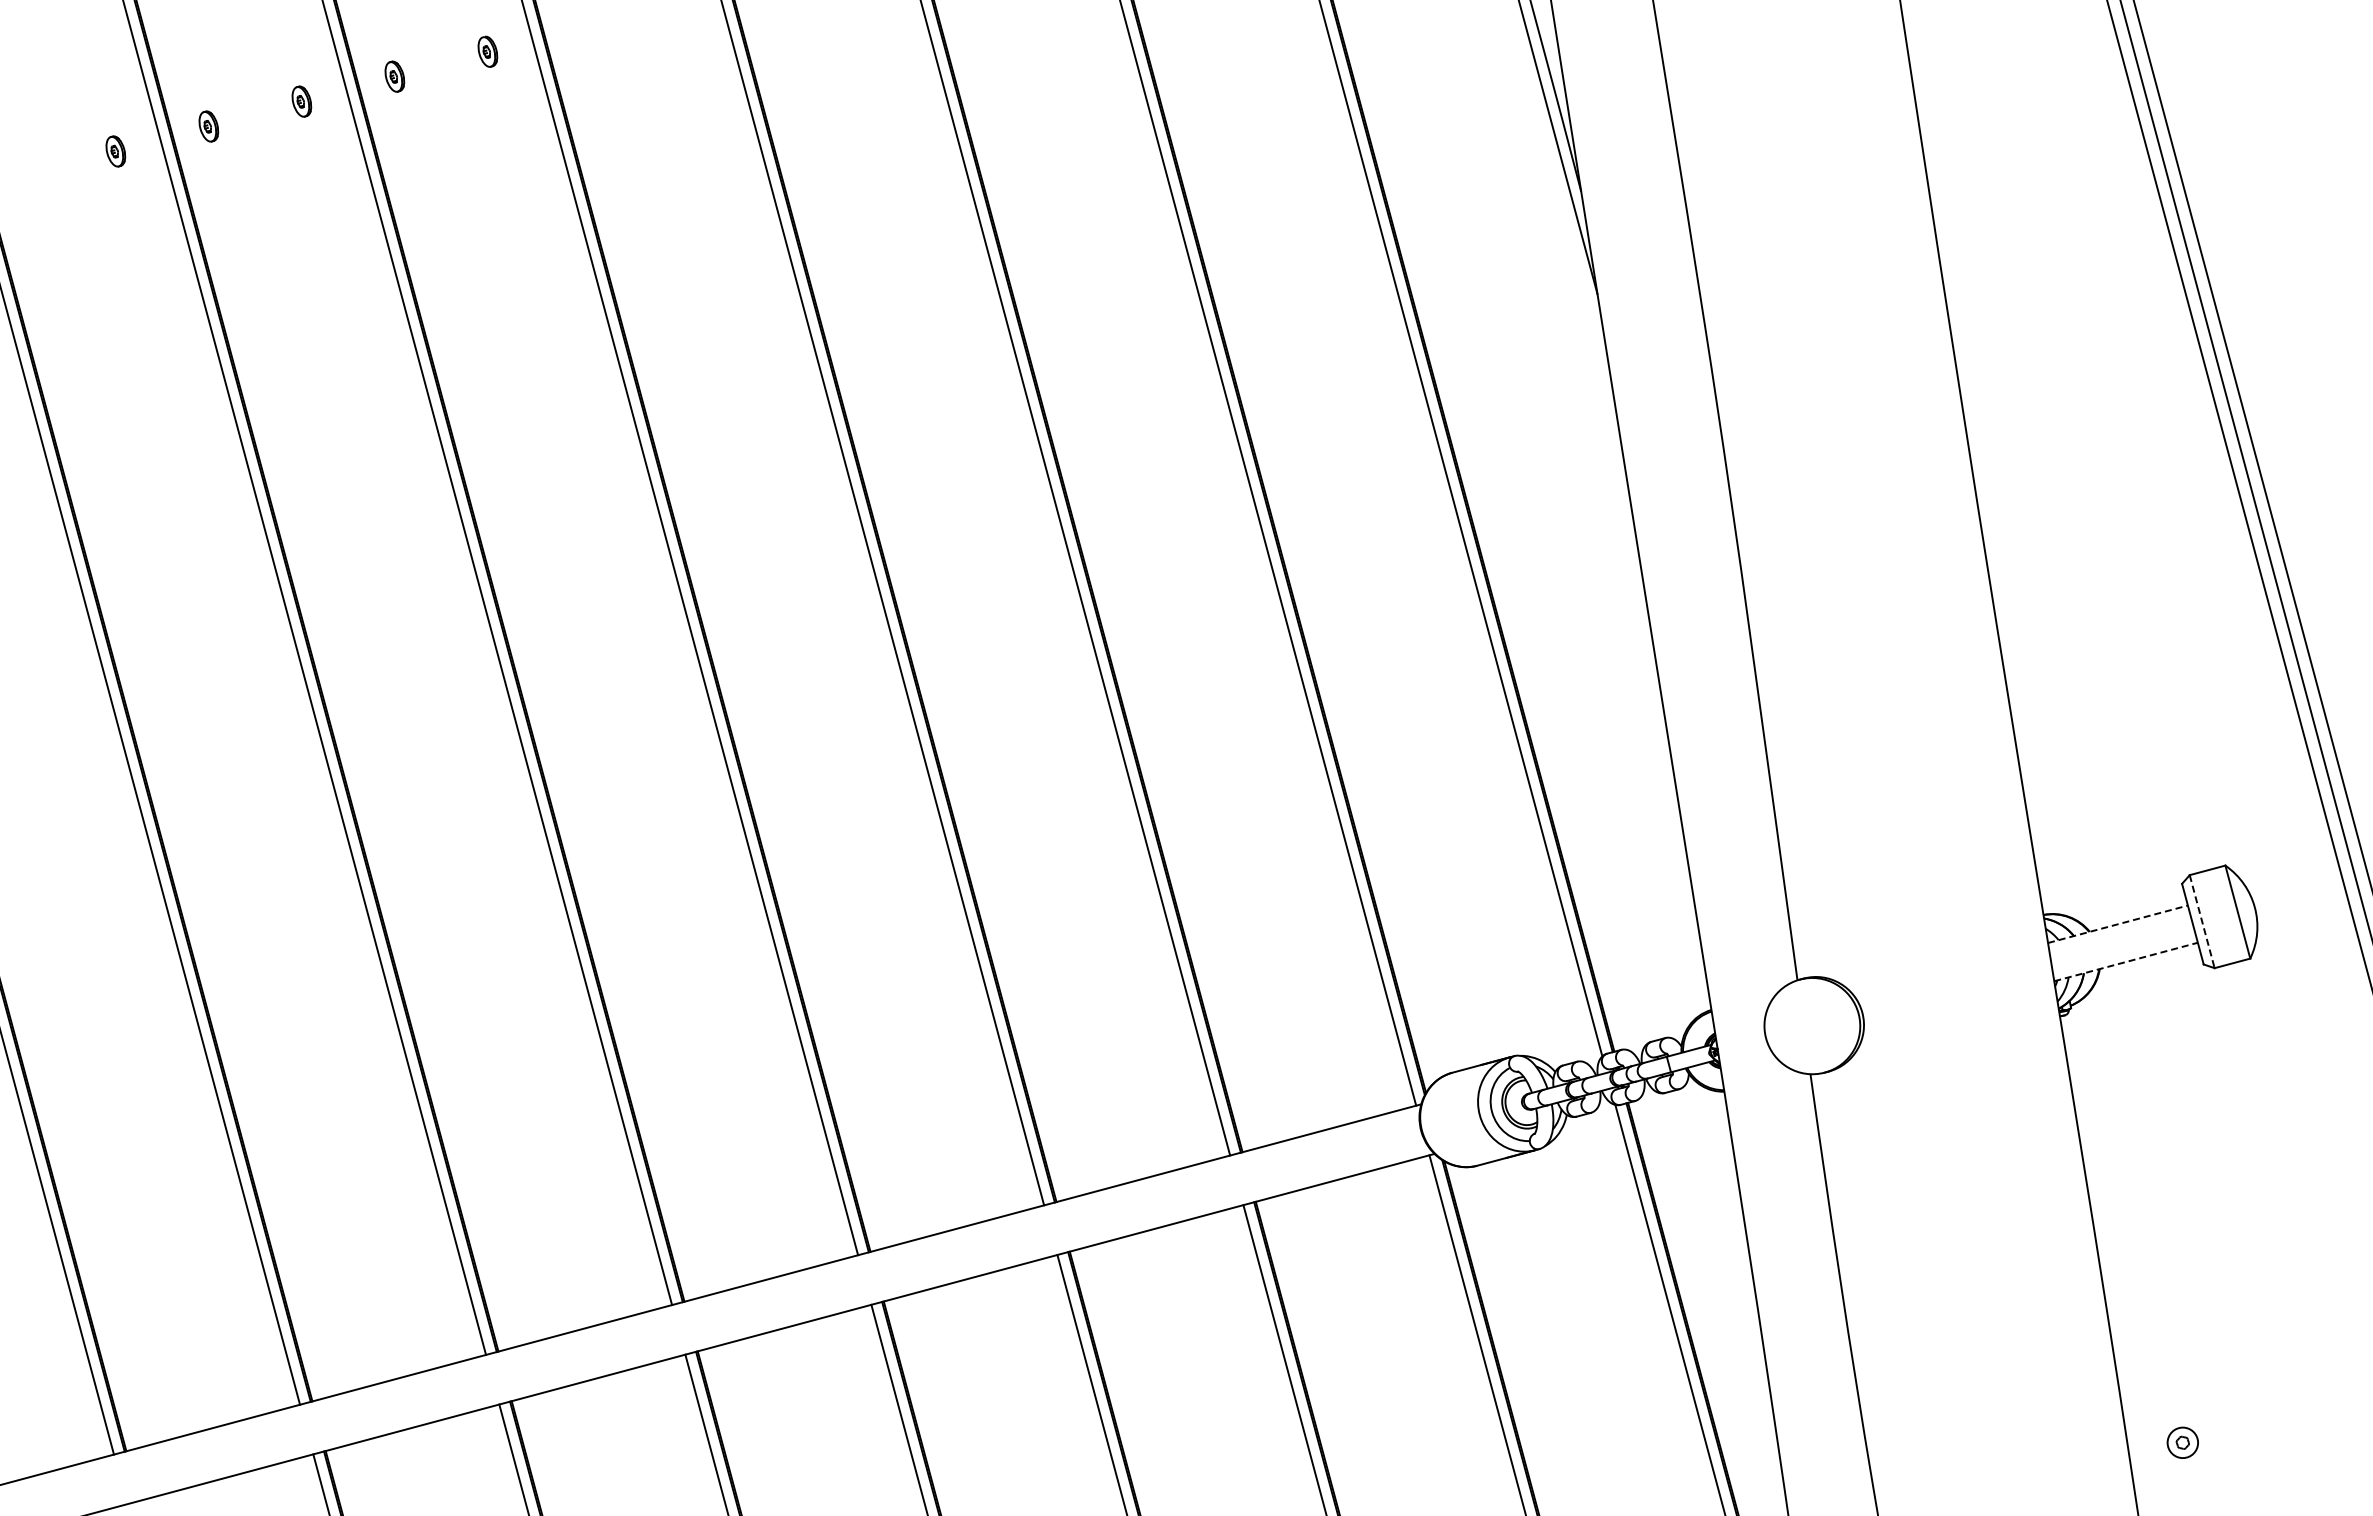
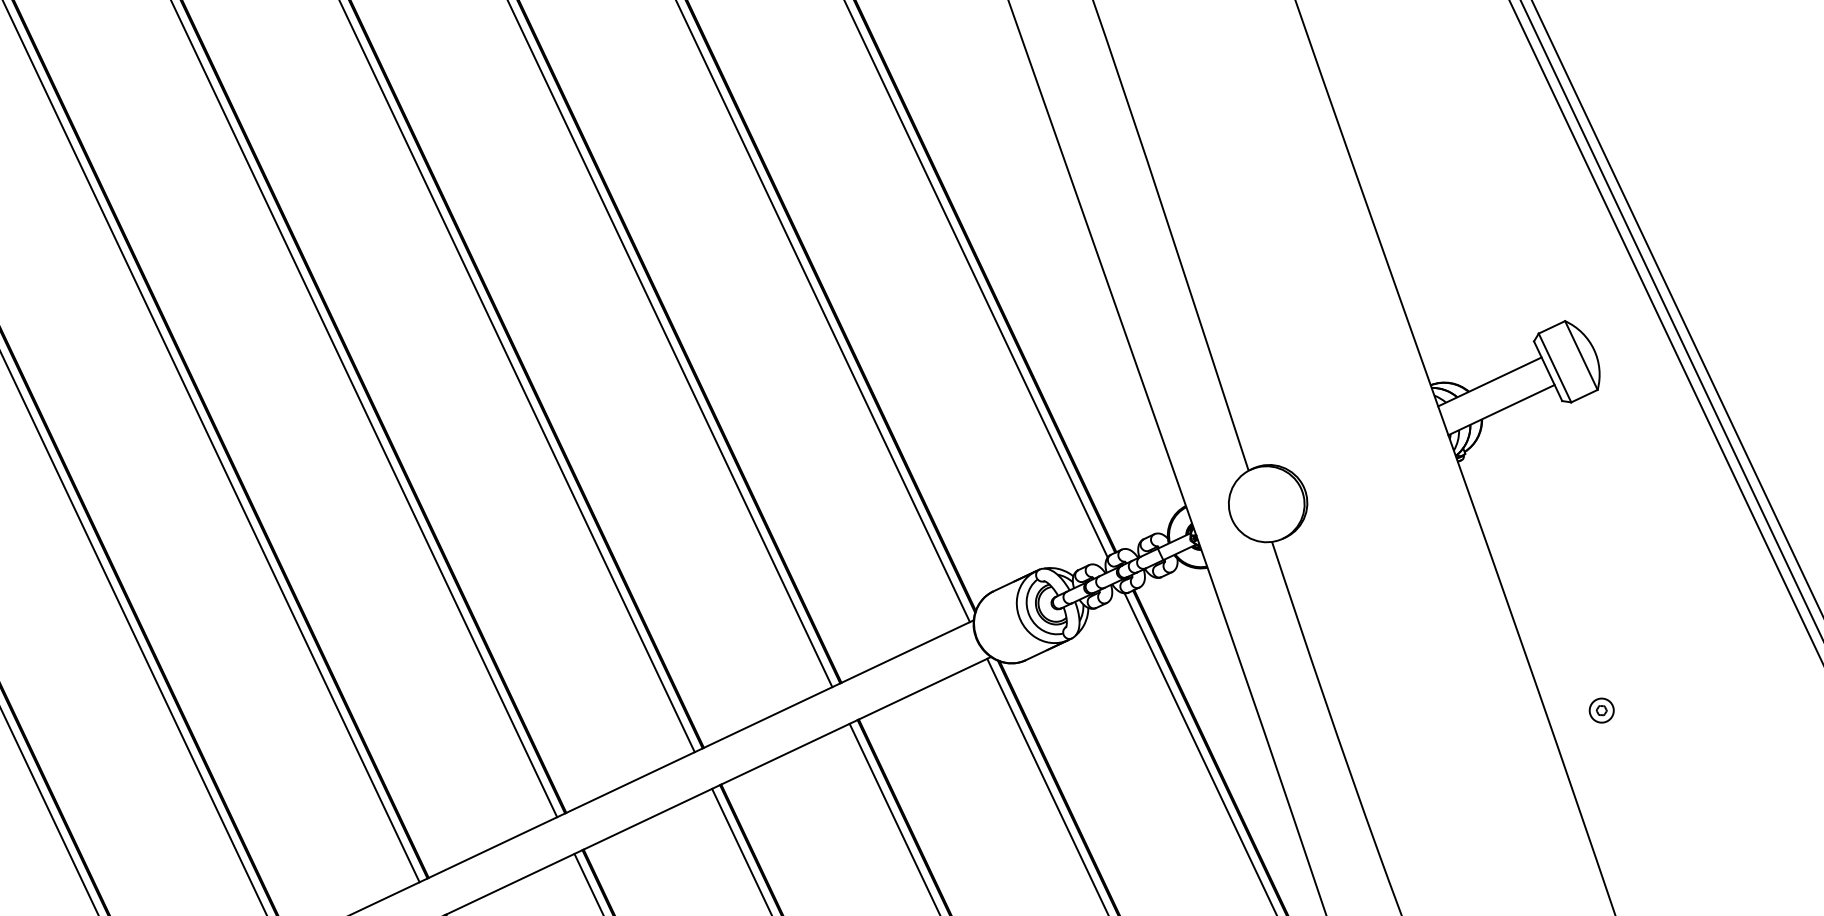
line: (2202, 922) -> (1555, 368), dashed -> solid
line: (2118, 924) -> (1490, 382), dashed -> solid
line: (2126, 961) -> (1501, 409), dashed -> solid
part: (2182, 1442) -> (1601, 710), moved

